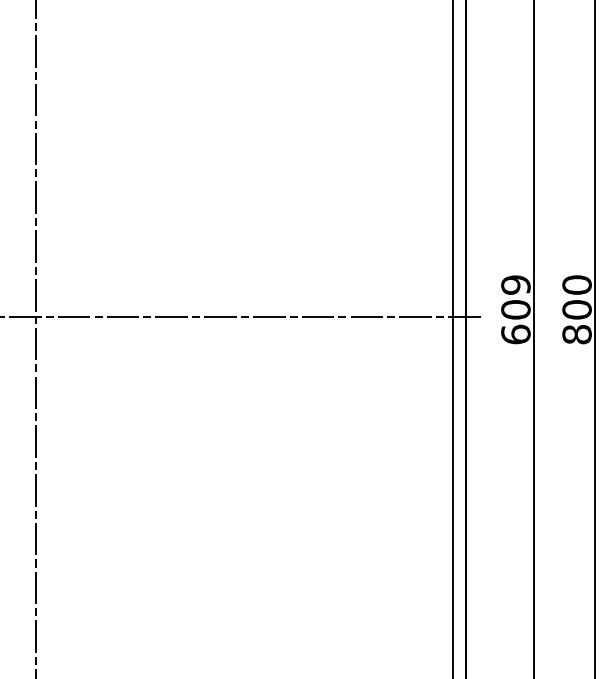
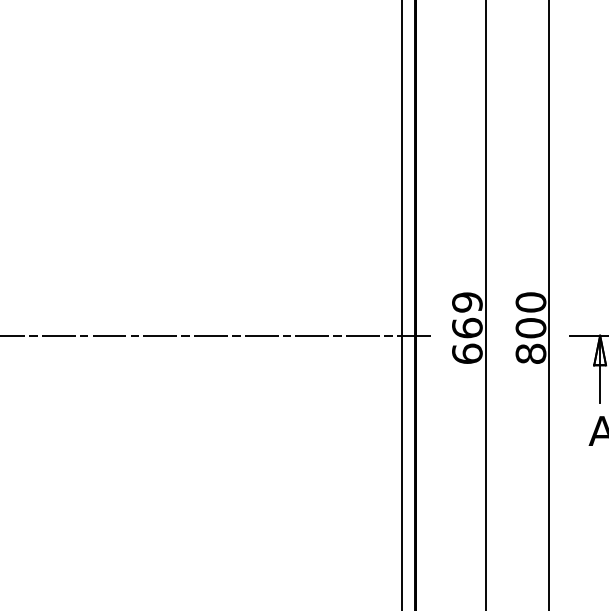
text: (515, 309) -> (466, 327), 609 -> 669

